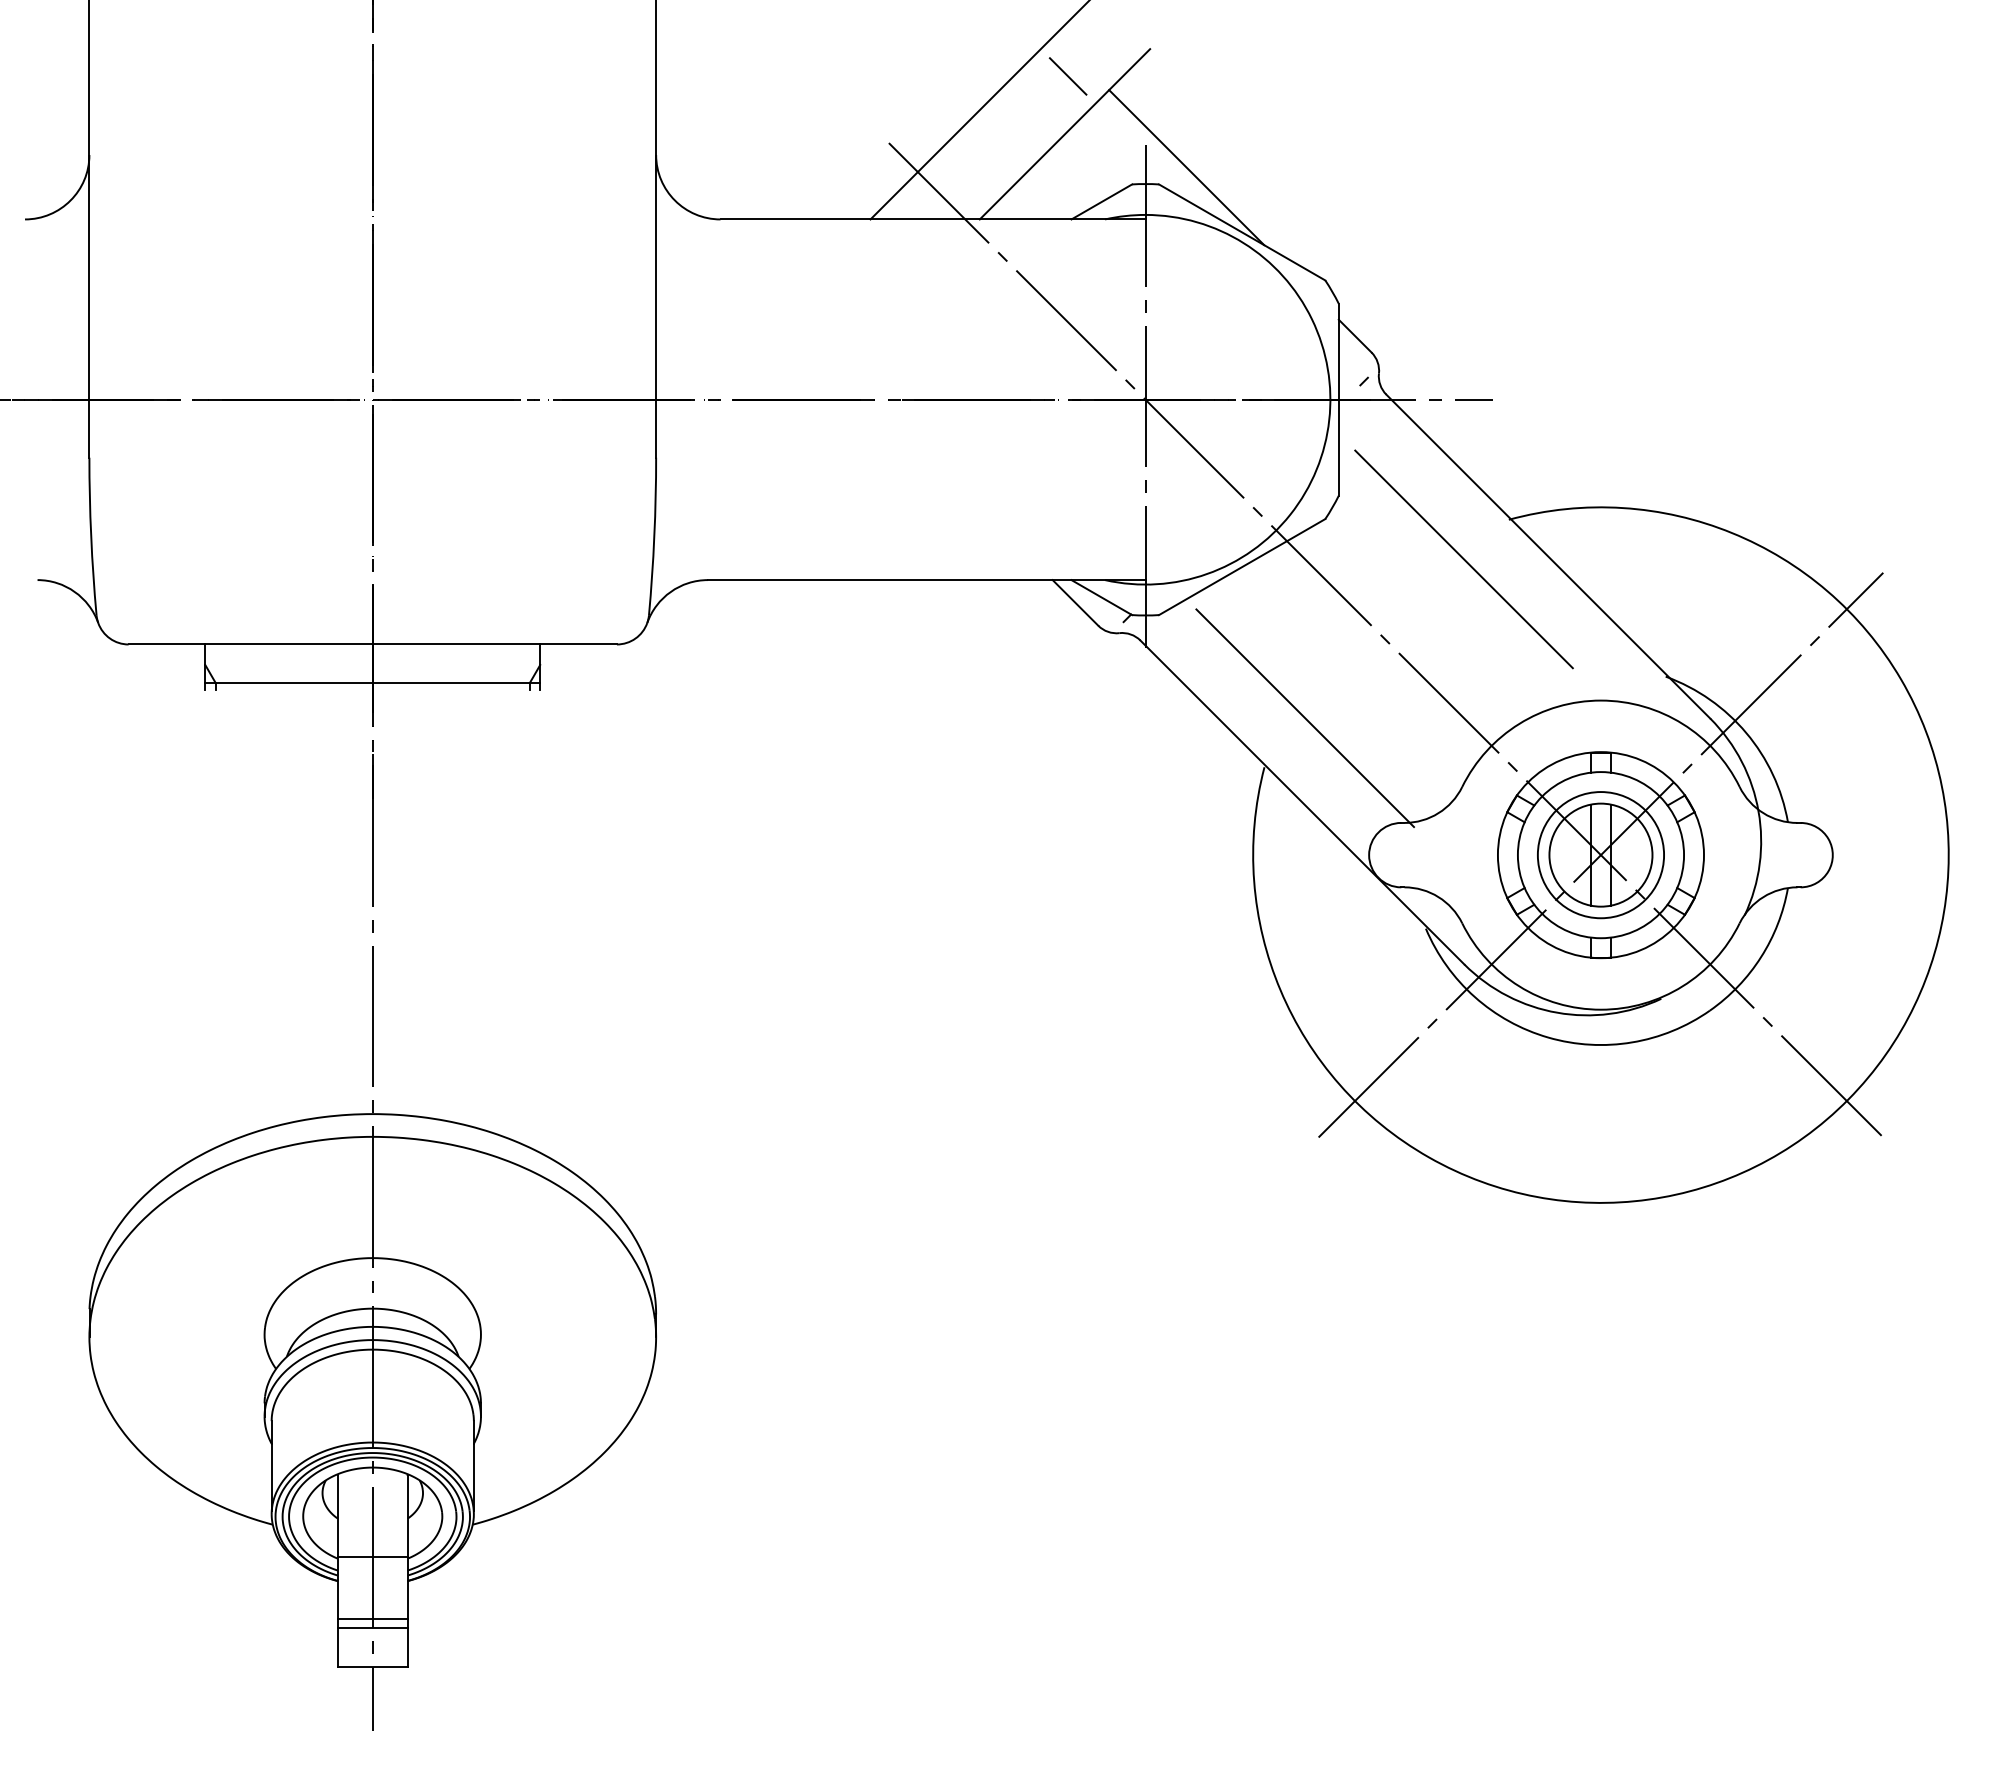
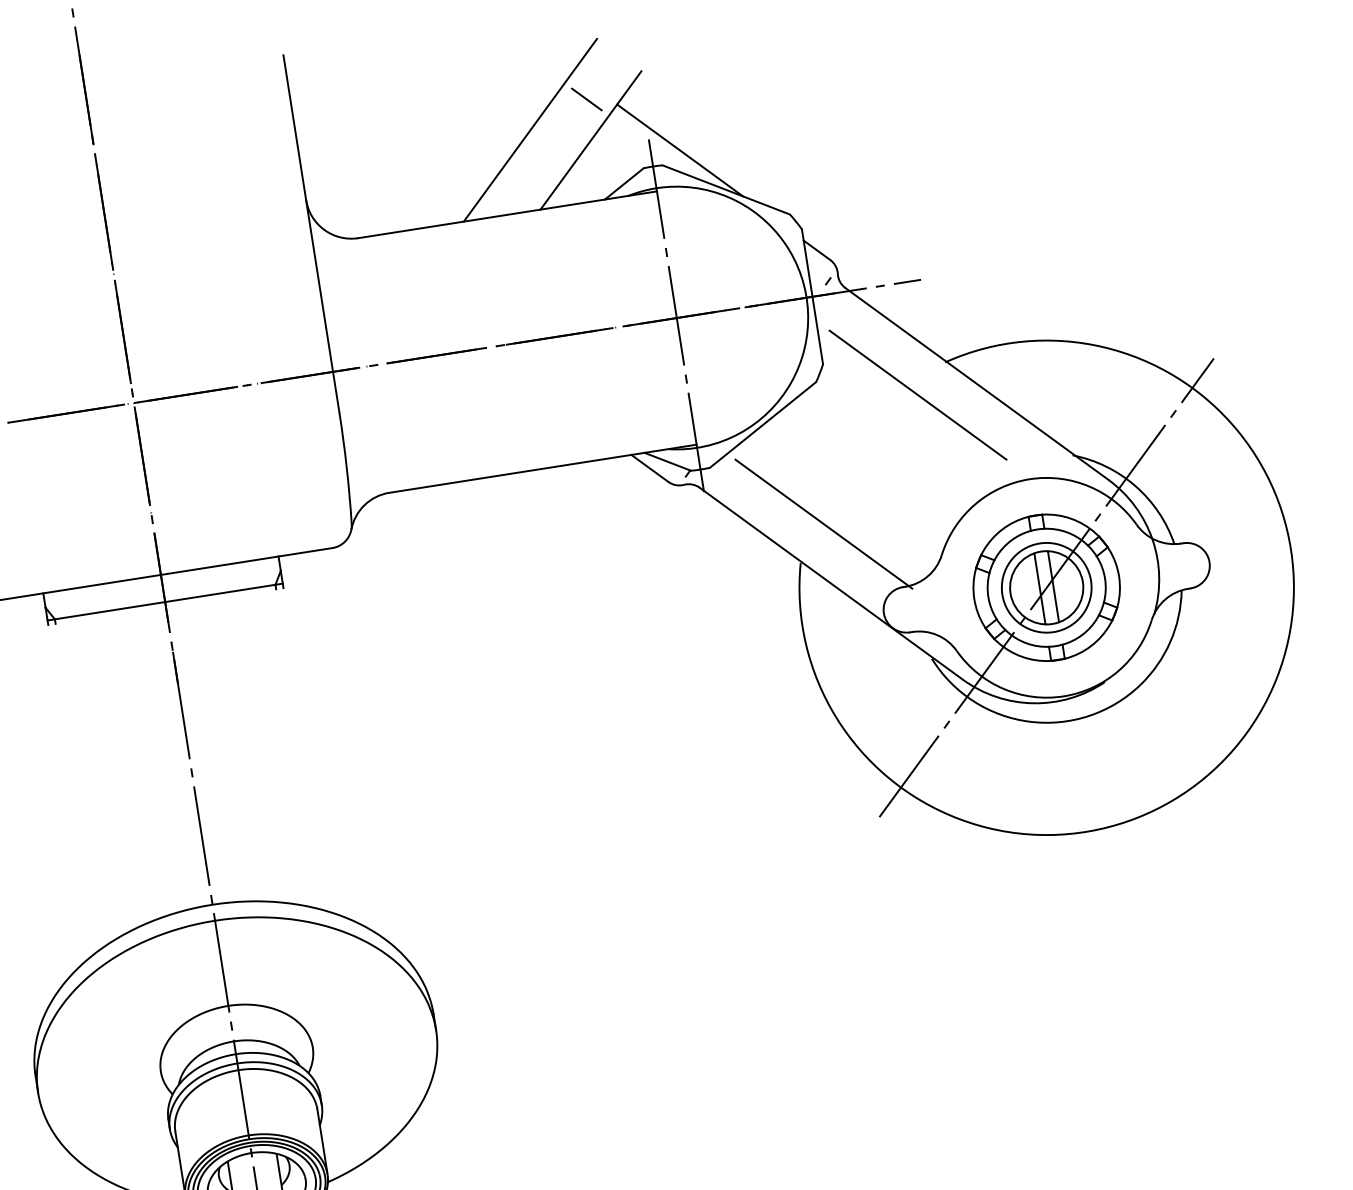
line: (1385, 640) -> (871, 460), removed

